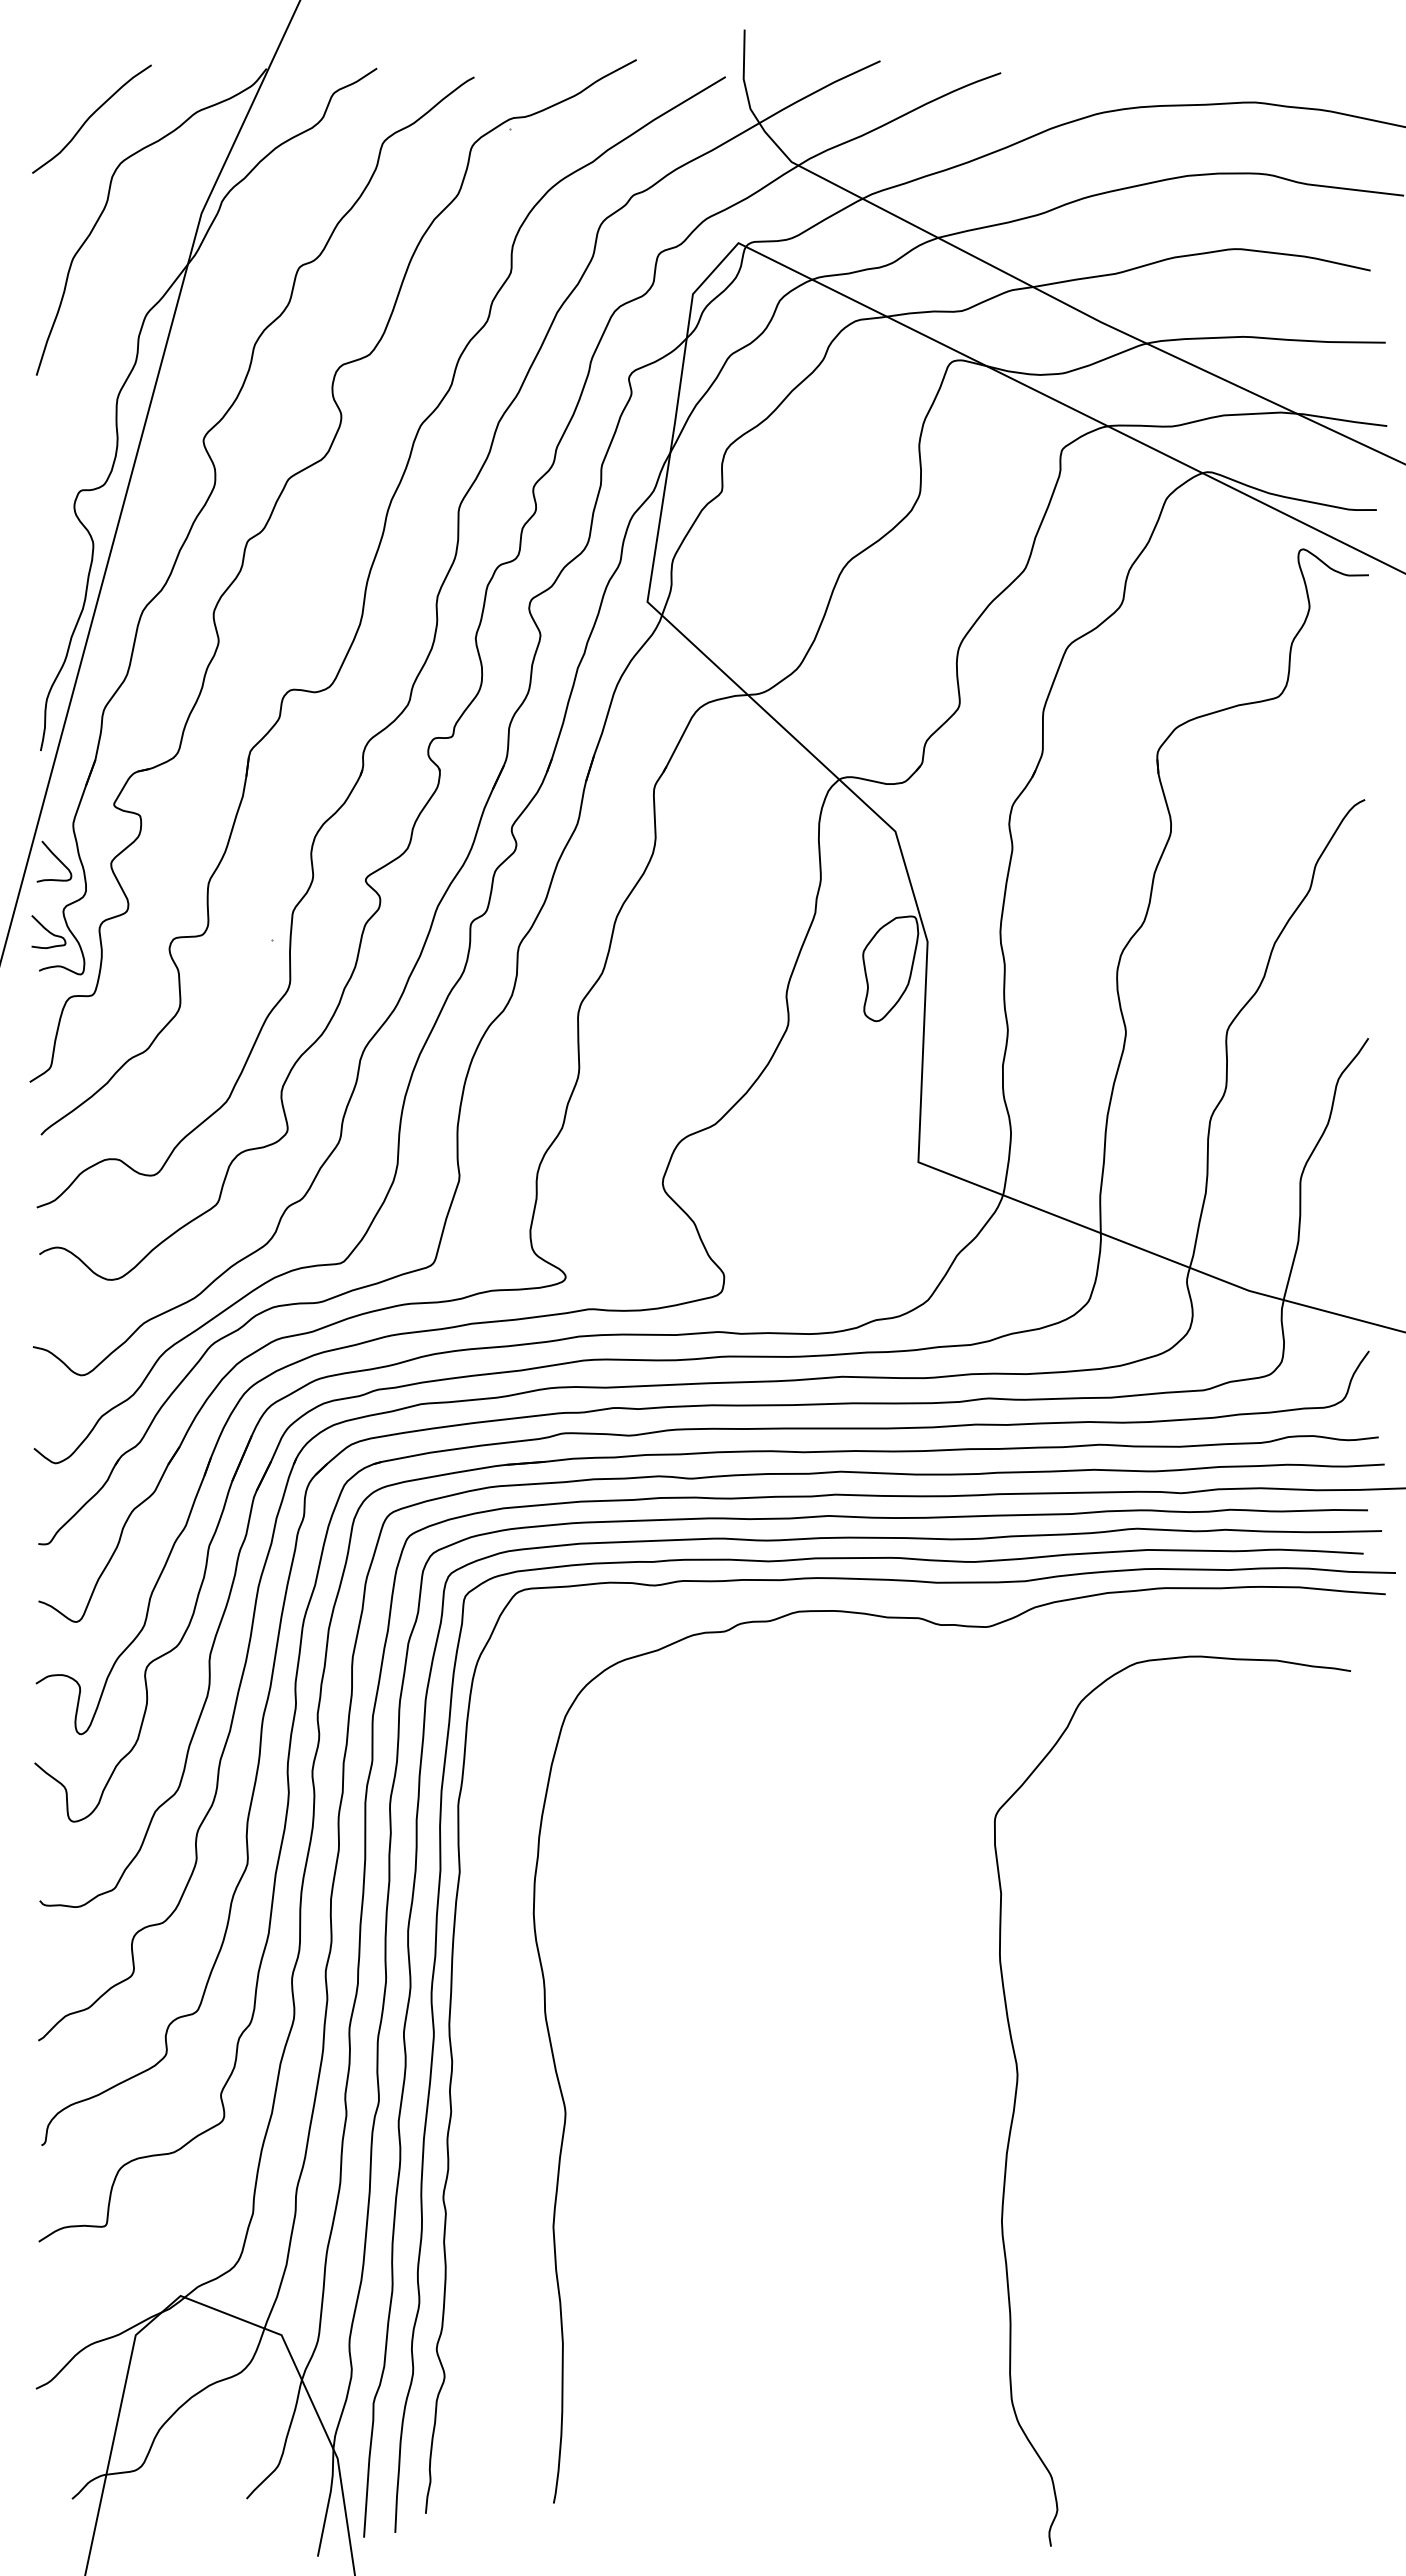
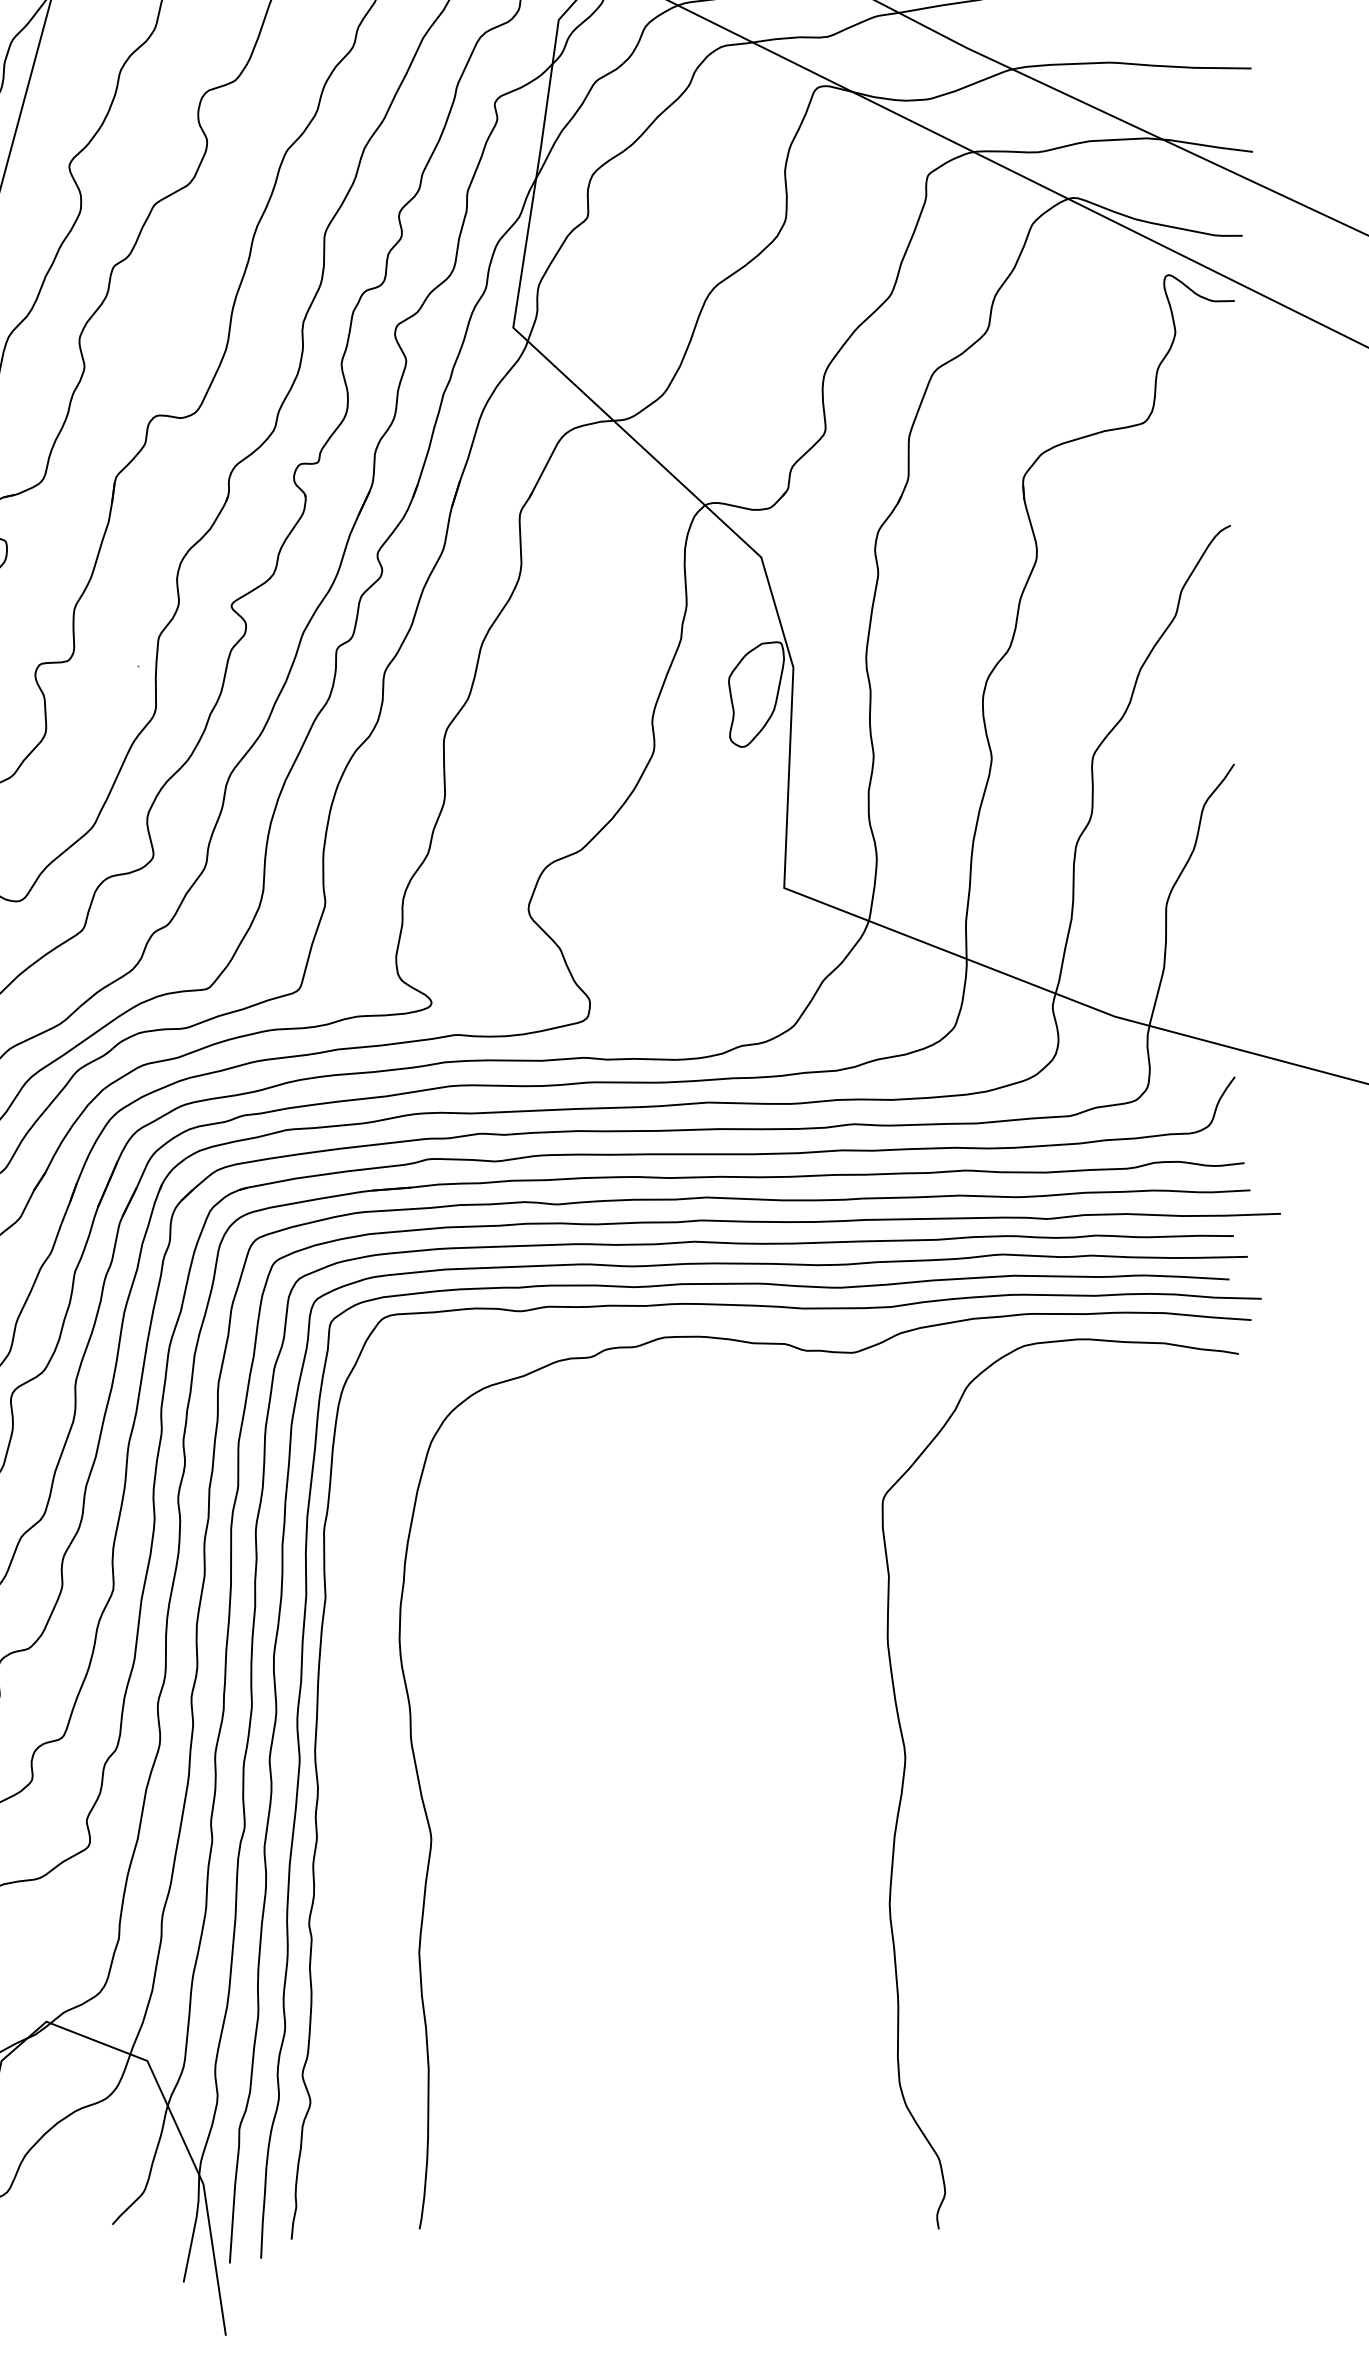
curve: (1018, 2082) -> (906, 1765), moved

